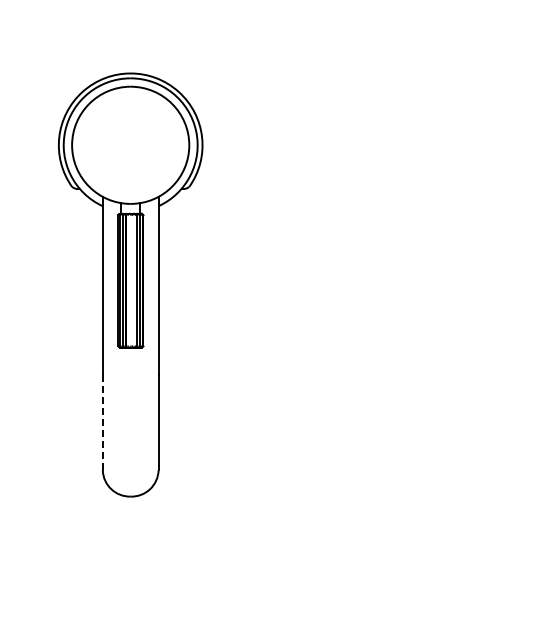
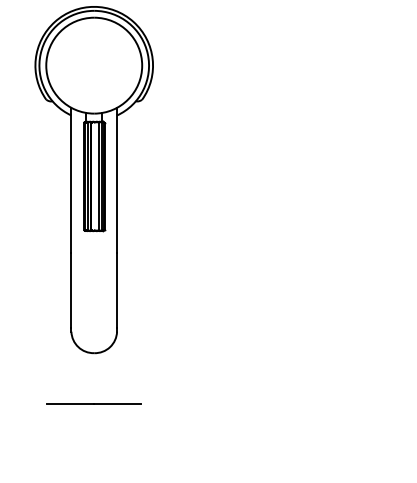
line: (102, 420) -> (71, 290), dashed -> solid
line: (130, 558) -> (94, 403), added

